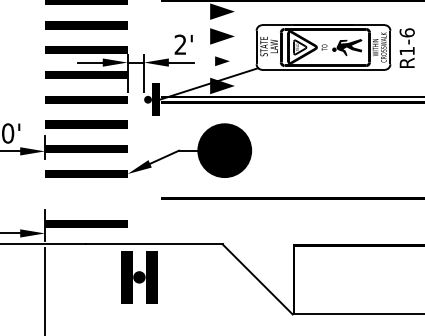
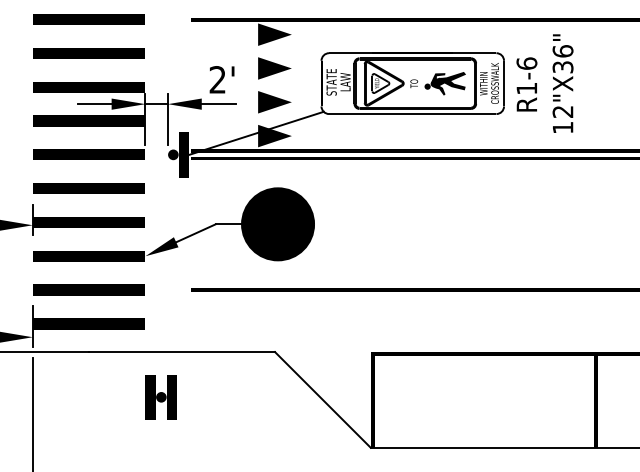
part: (222, 61) -> (274, 102), size x1.67
line: (85, 198) -> (88, 289), added
part: (138, 277) -> (160, 397), size x0.62

